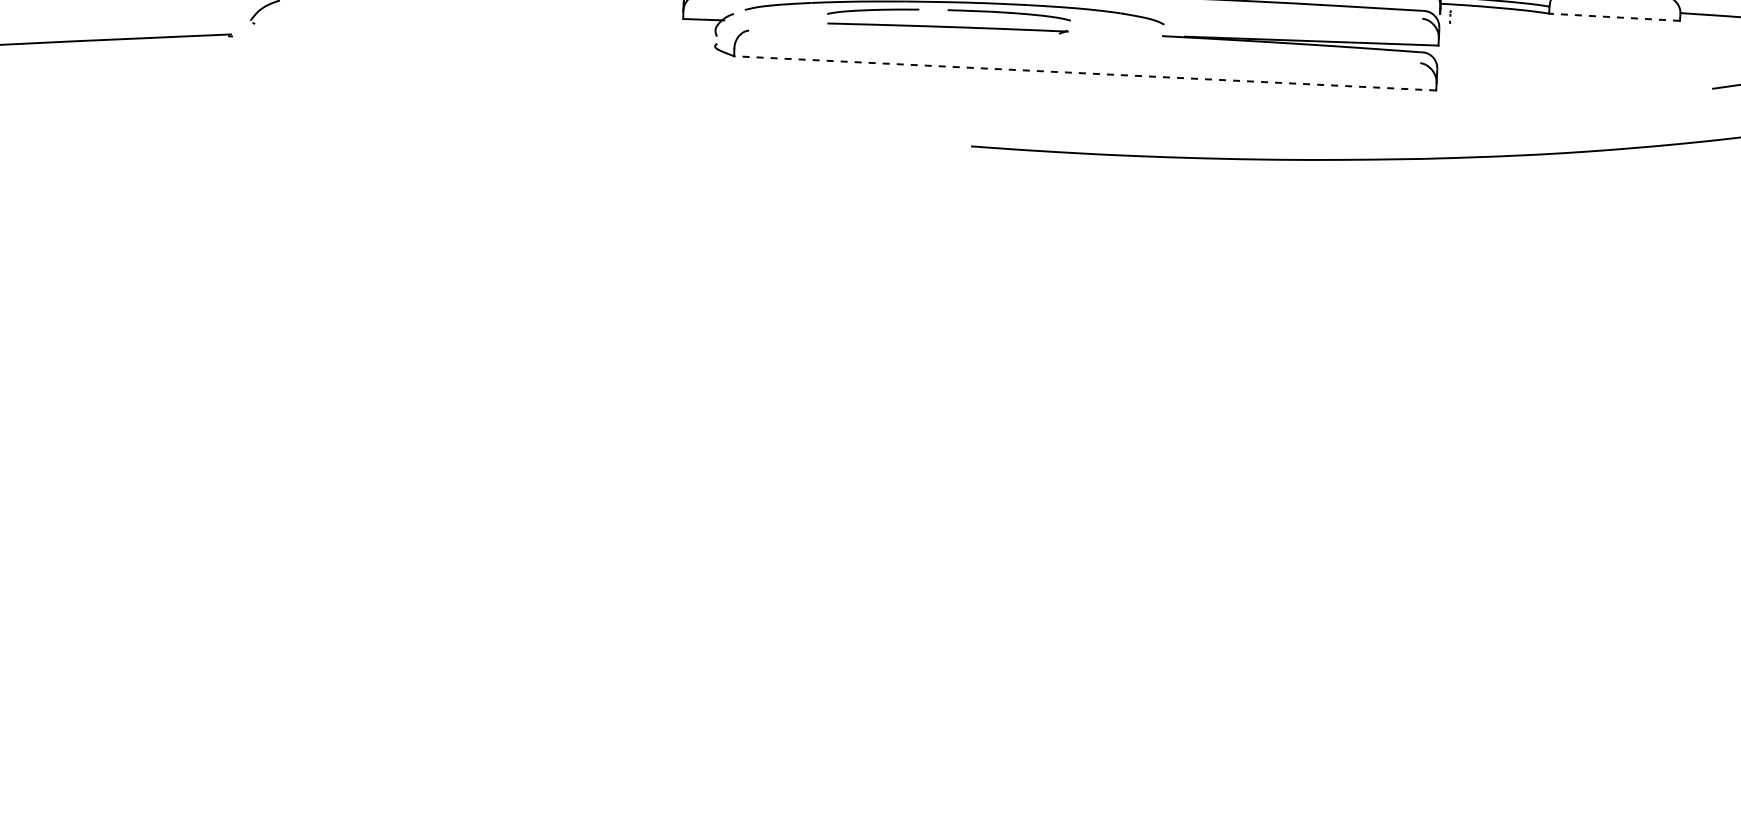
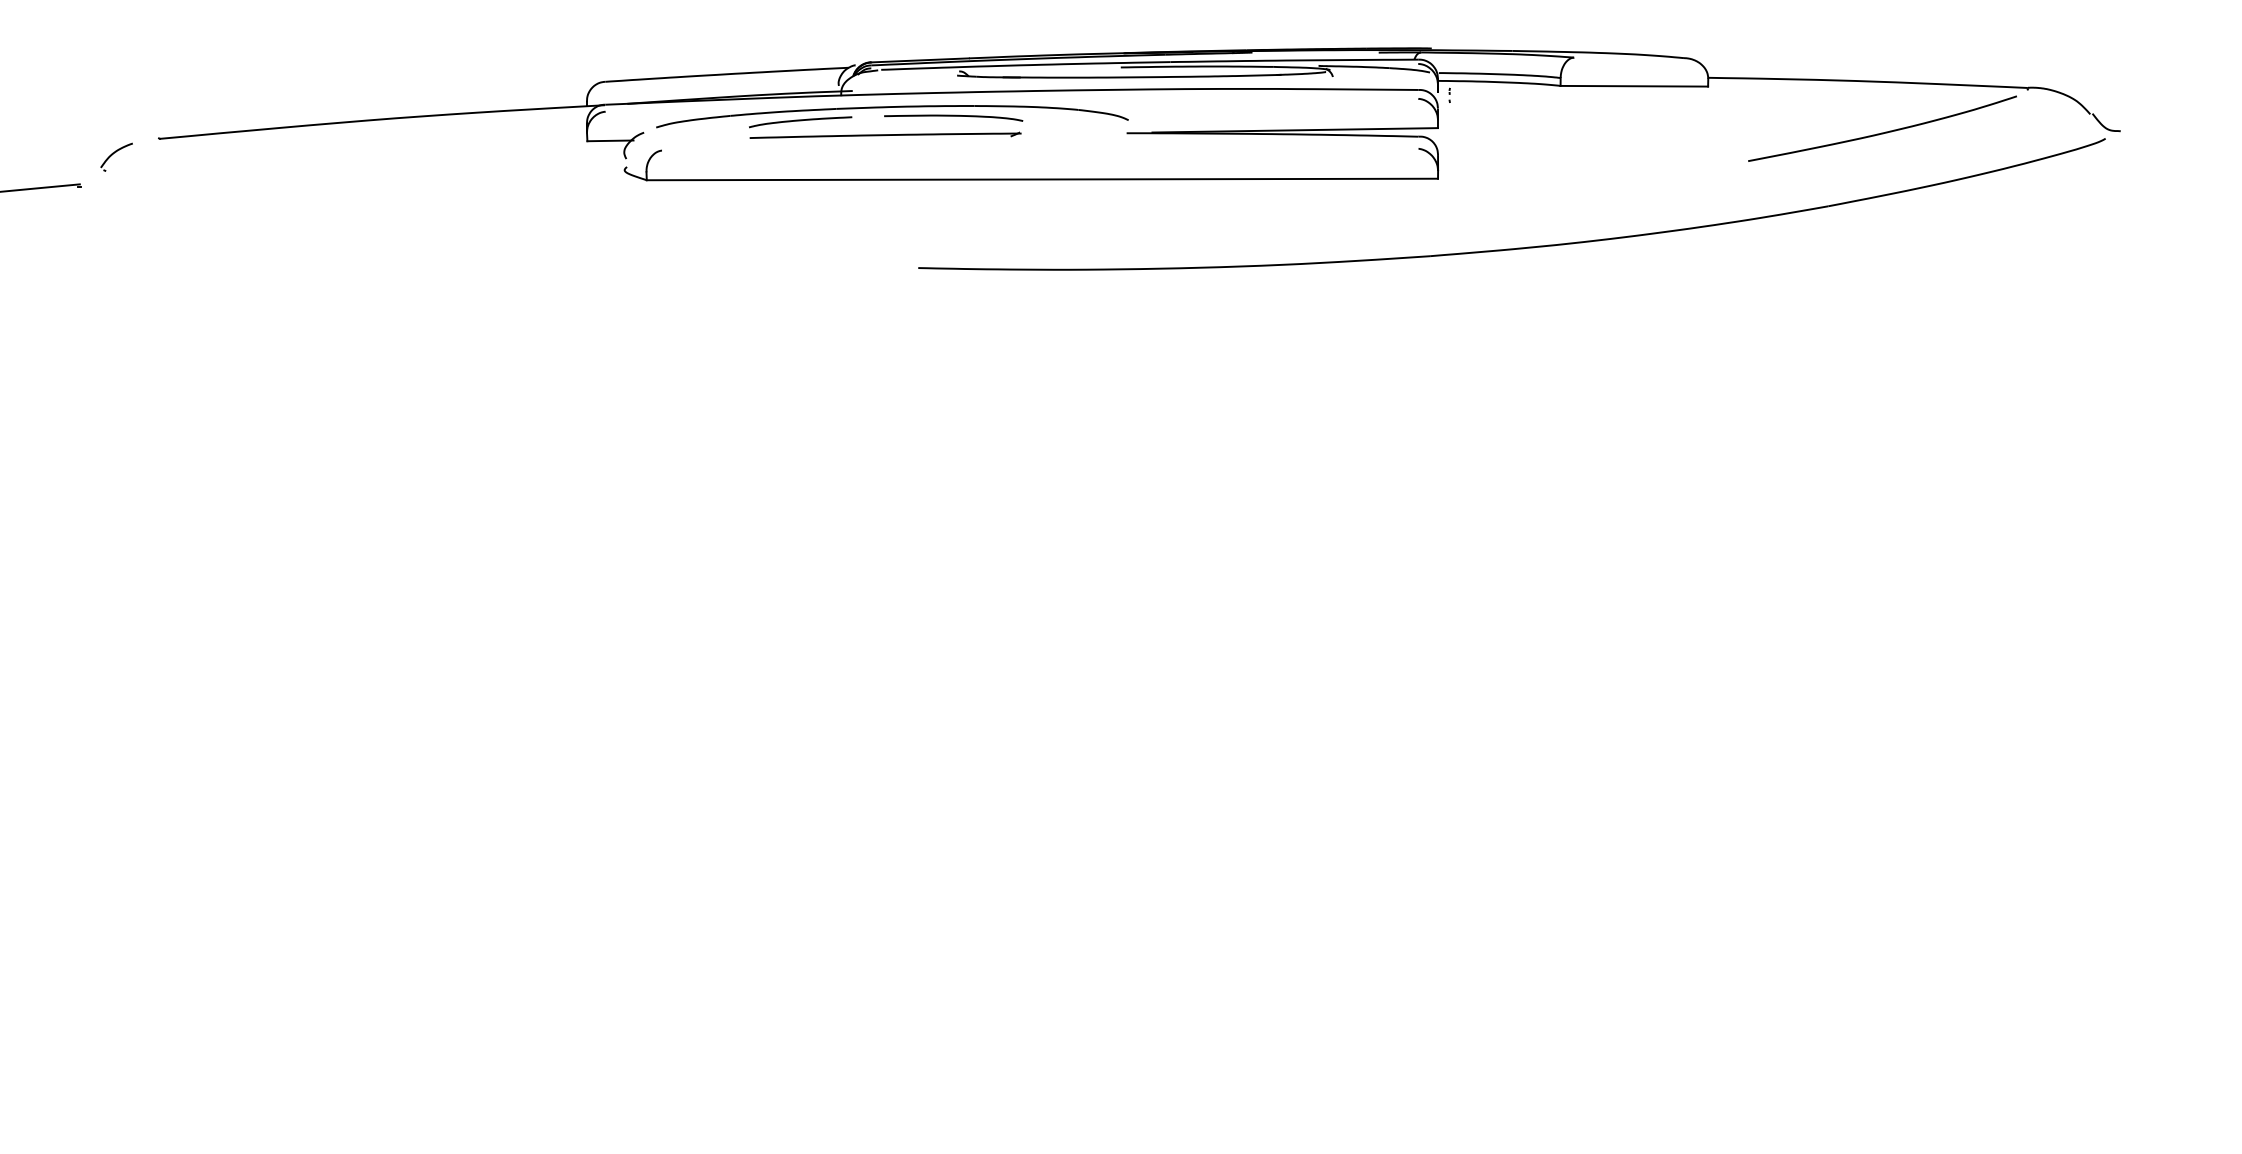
line: (1614, 17) -> (1634, 86), dashed -> solid
line: (1085, 73) -> (1042, 179), dashed -> solid

